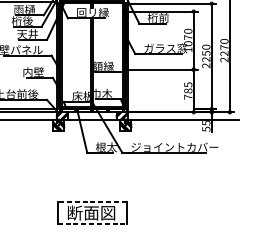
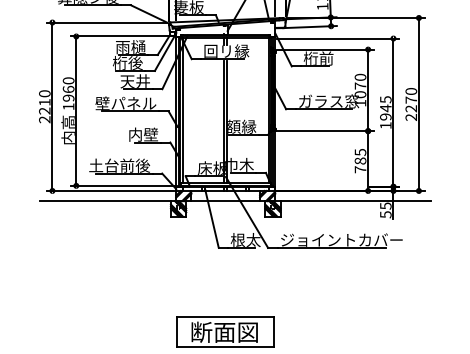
text: (206, 56) -> (385, 112), 2250 -> 1945
line: (92, 202) -> (225, 317), dashed -> solid
line: (92, 223) -> (226, 347), dashed -> solid

